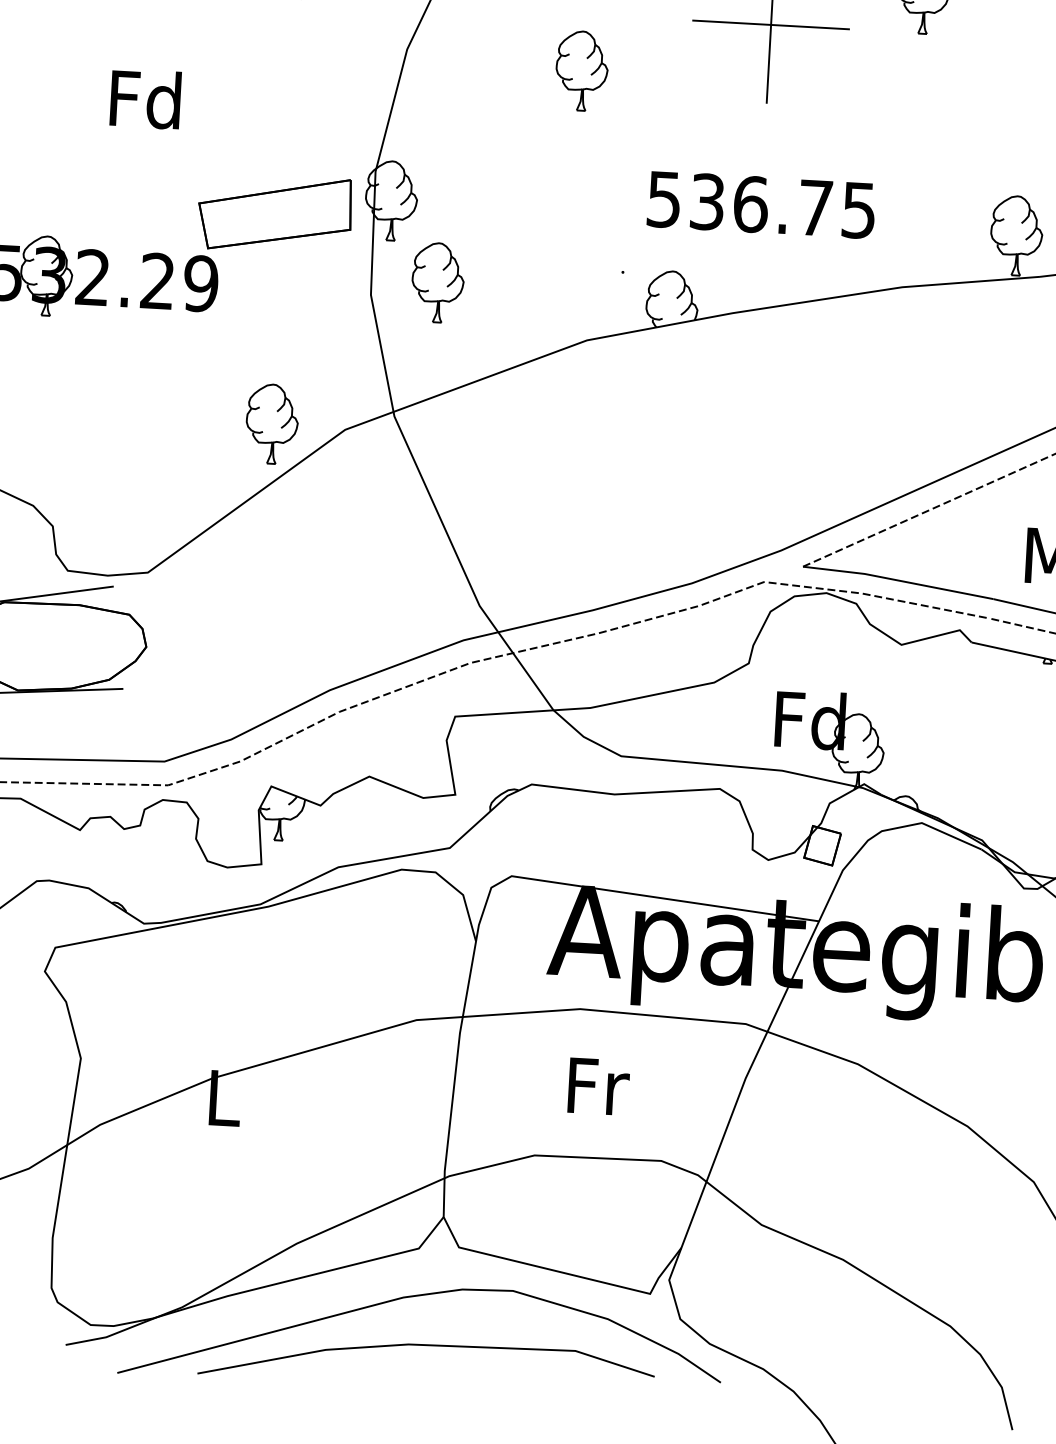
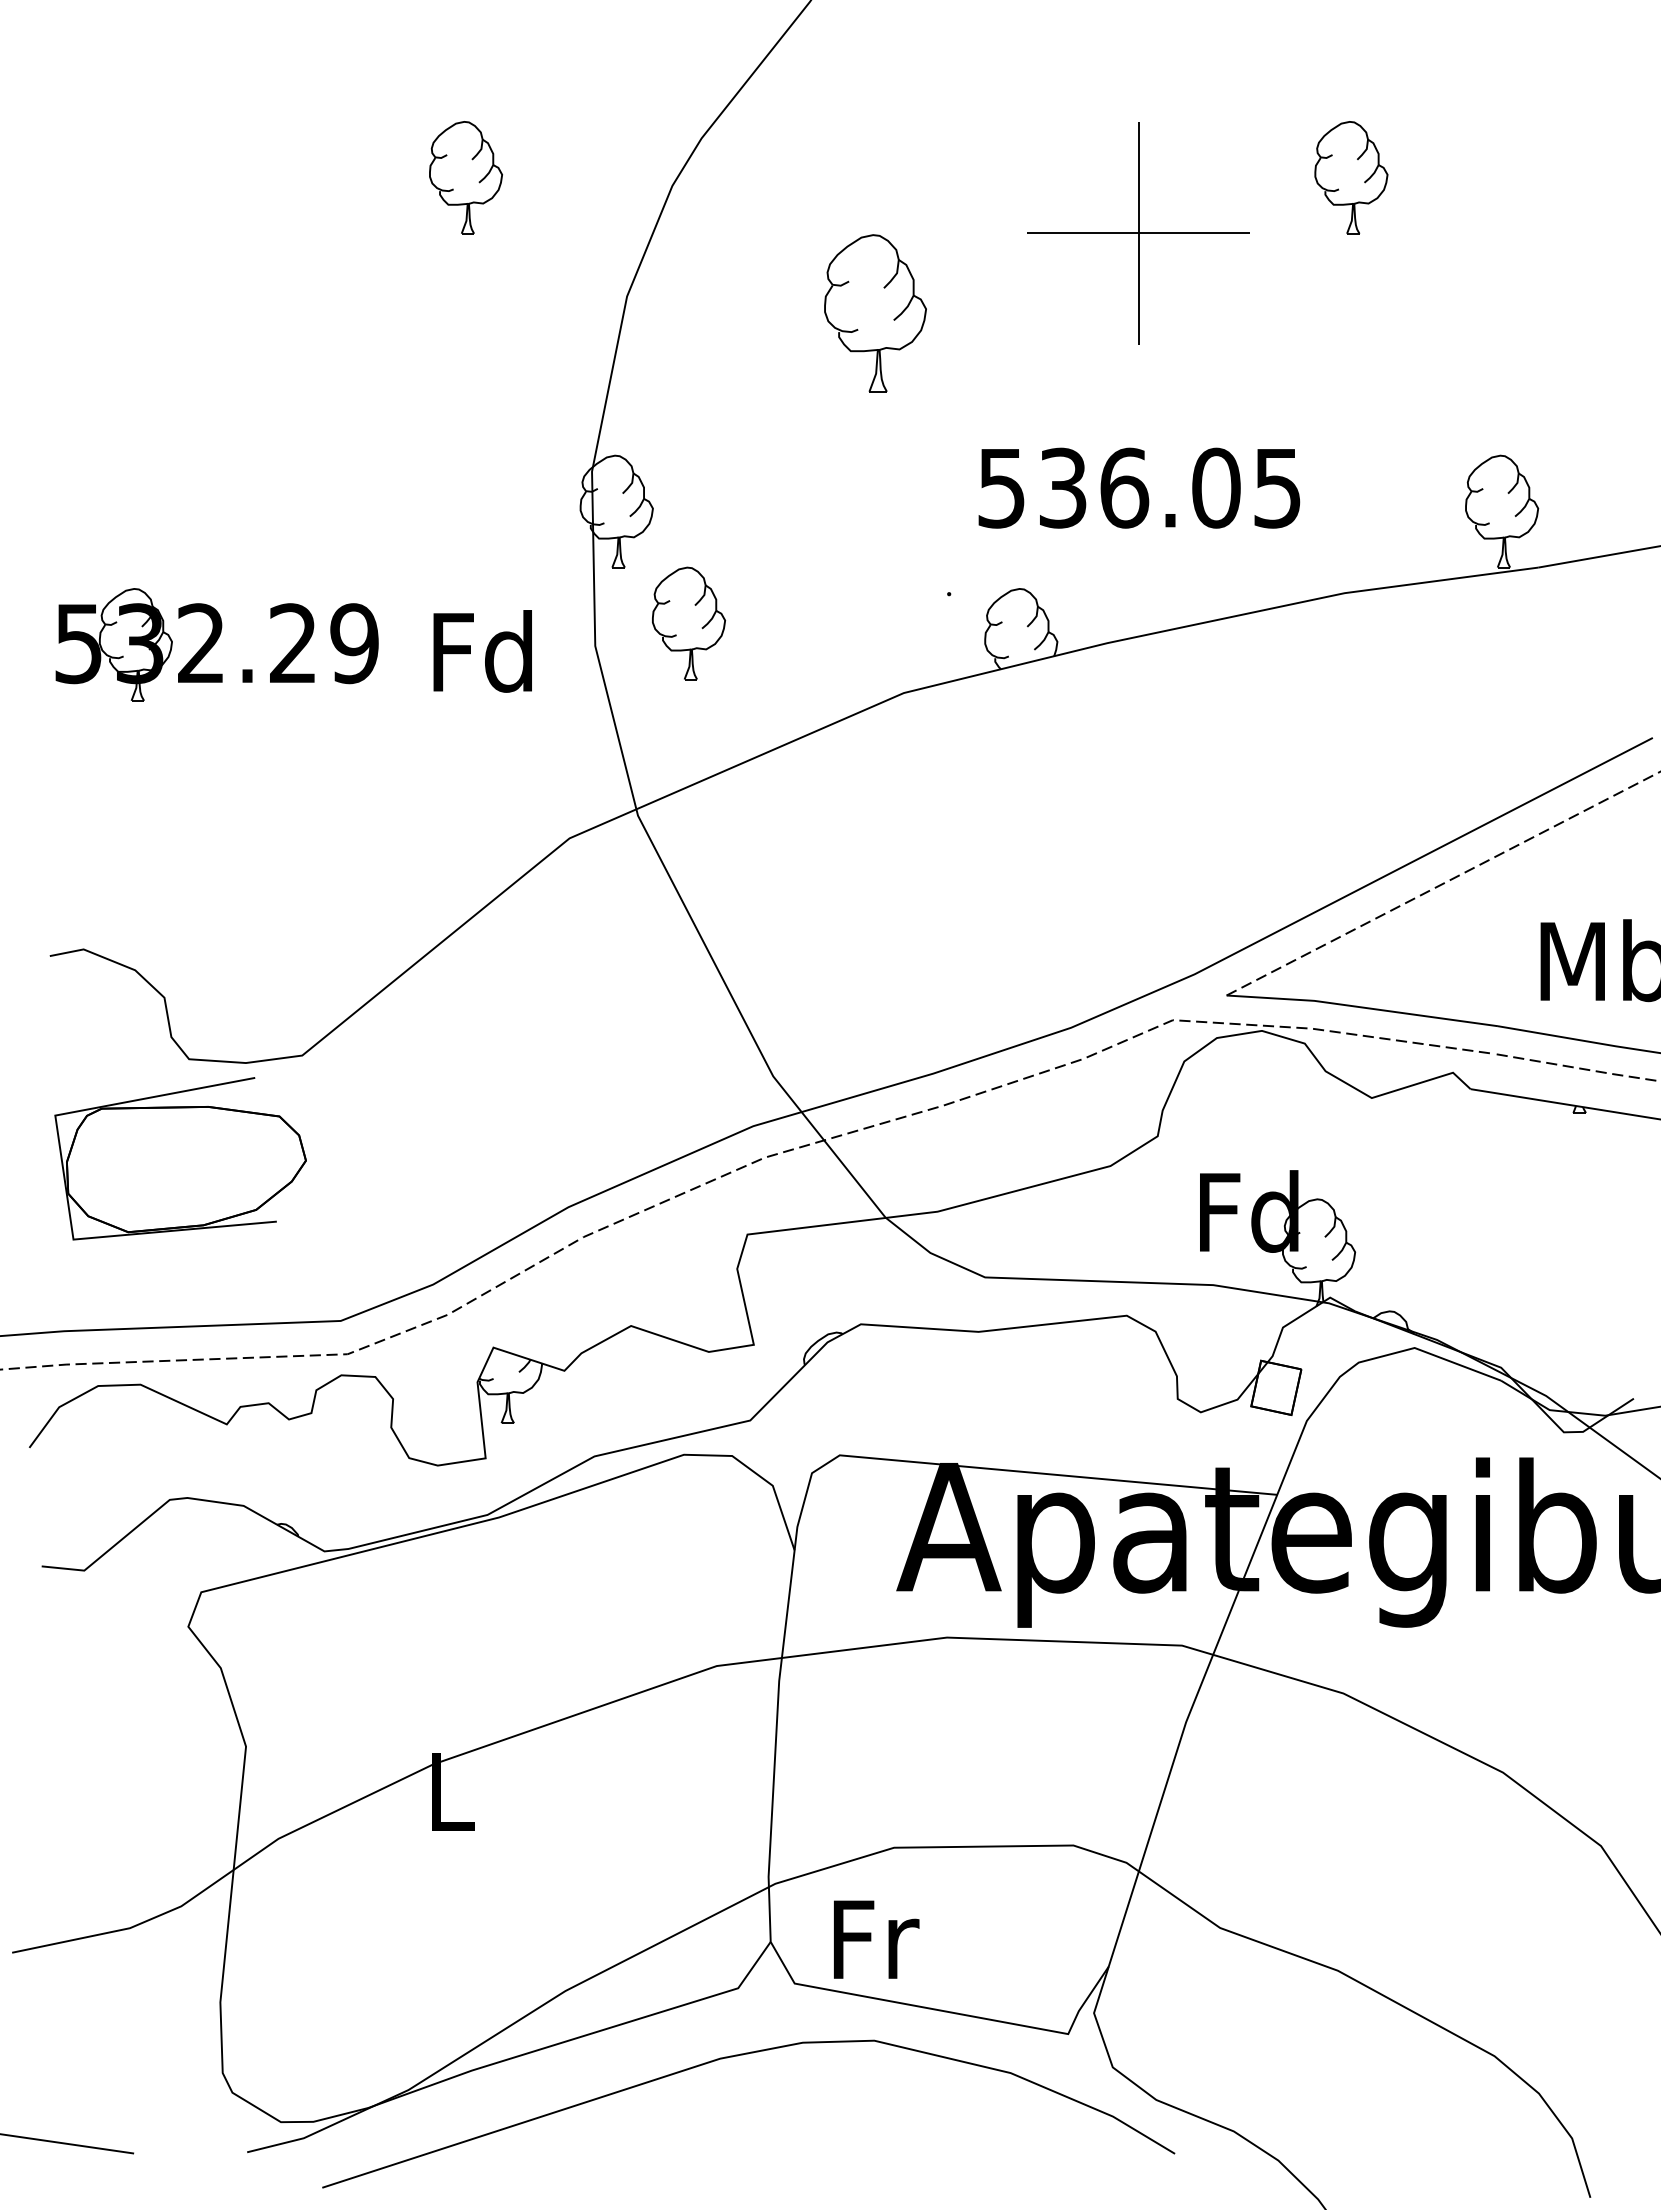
part: (582, 70) -> (875, 312), size x1.4
text: (145, 99) -> (482, 651), moved
text: (815, 207) -> (1216, 487), 536.75 -> 536.05
part: (274, 214) -> (452, 539), removed
part: (271, 423) -> (465, 835), removed
text: (598, 1086) -> (876, 1939), moved
line: (422, 1345) -> (751, 2125), removed

